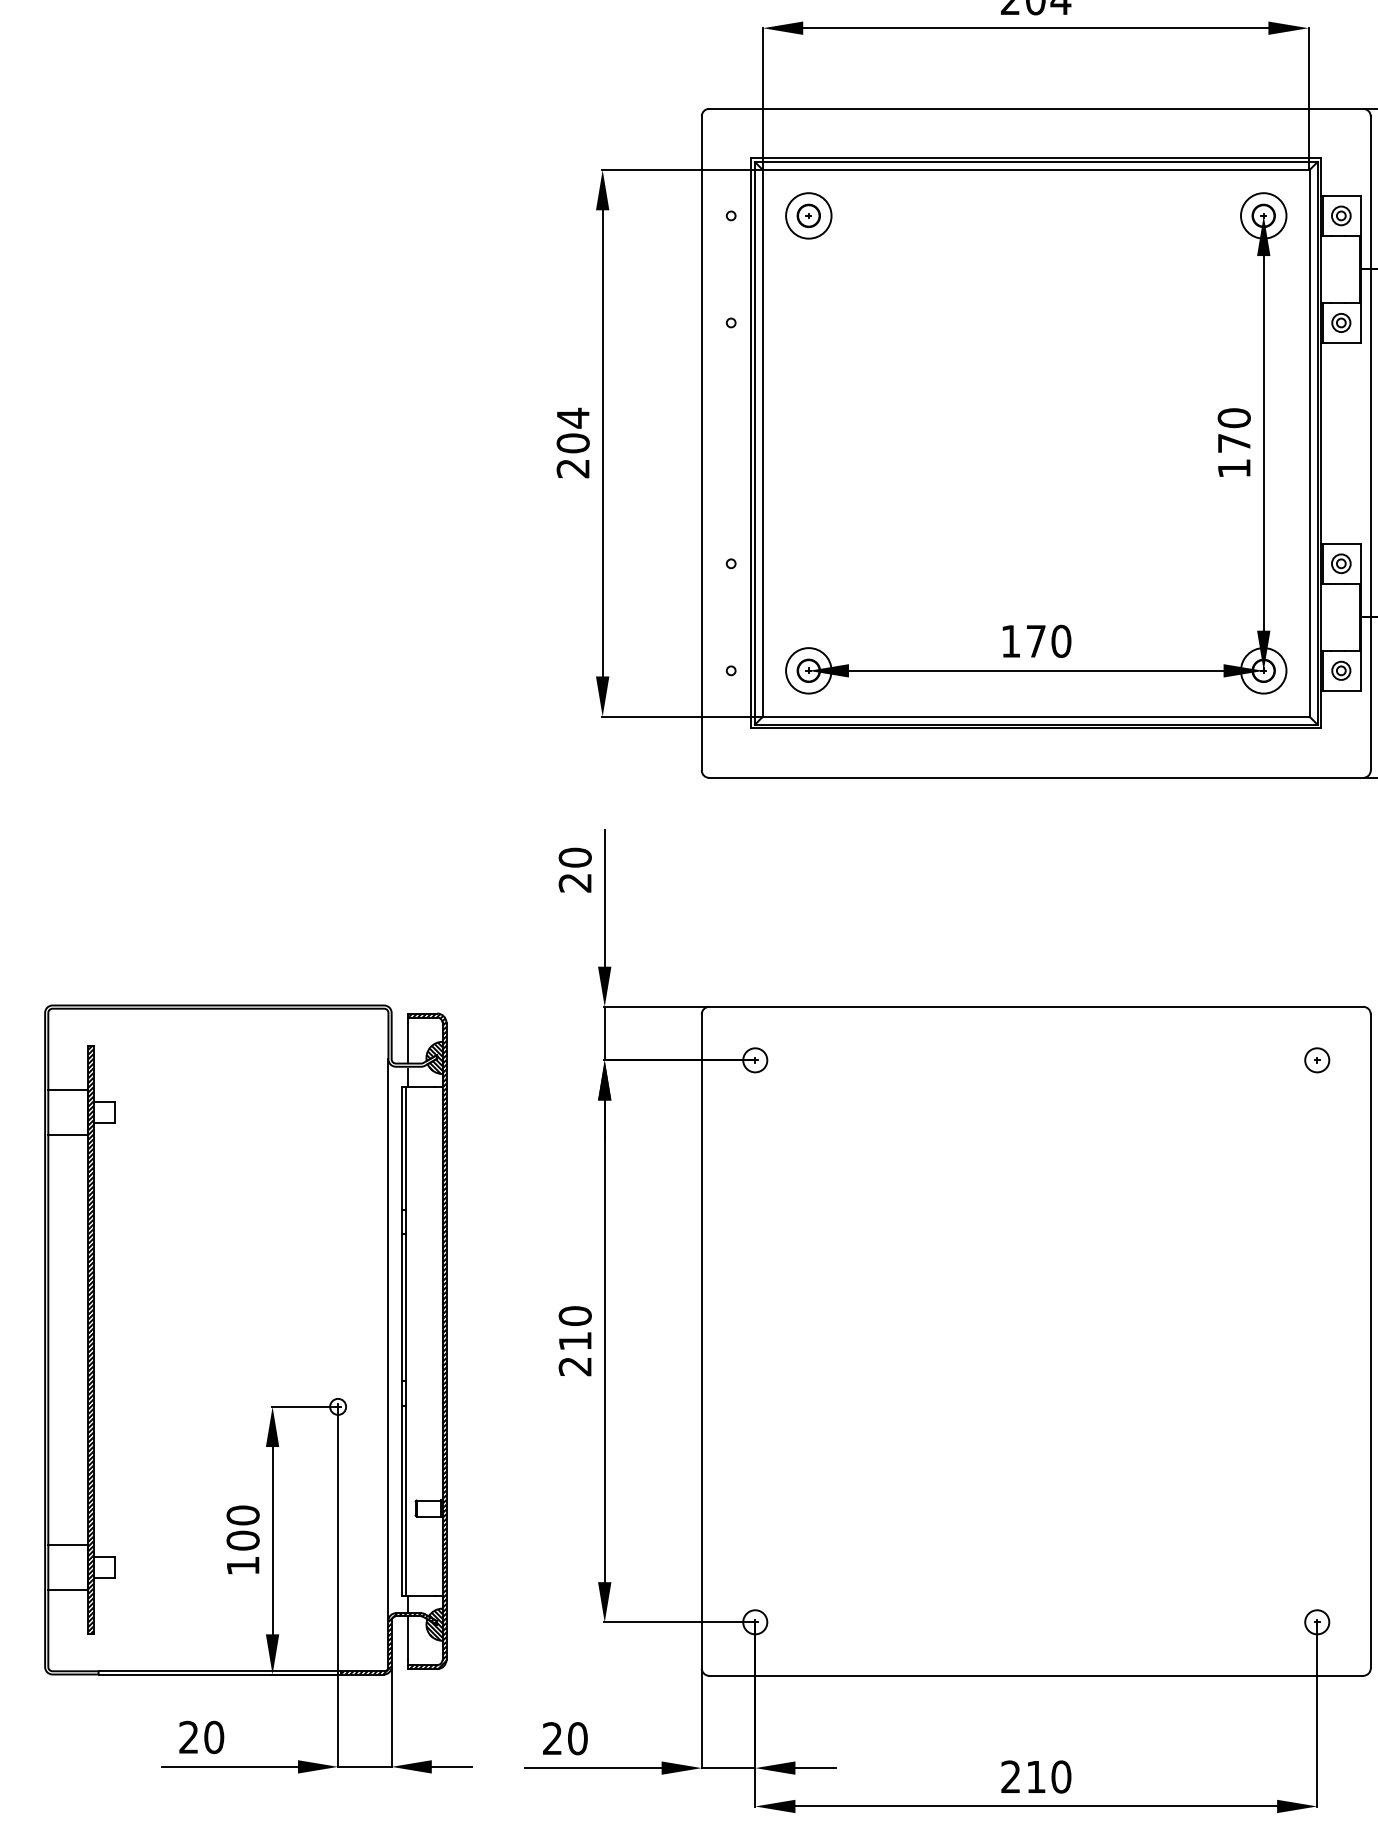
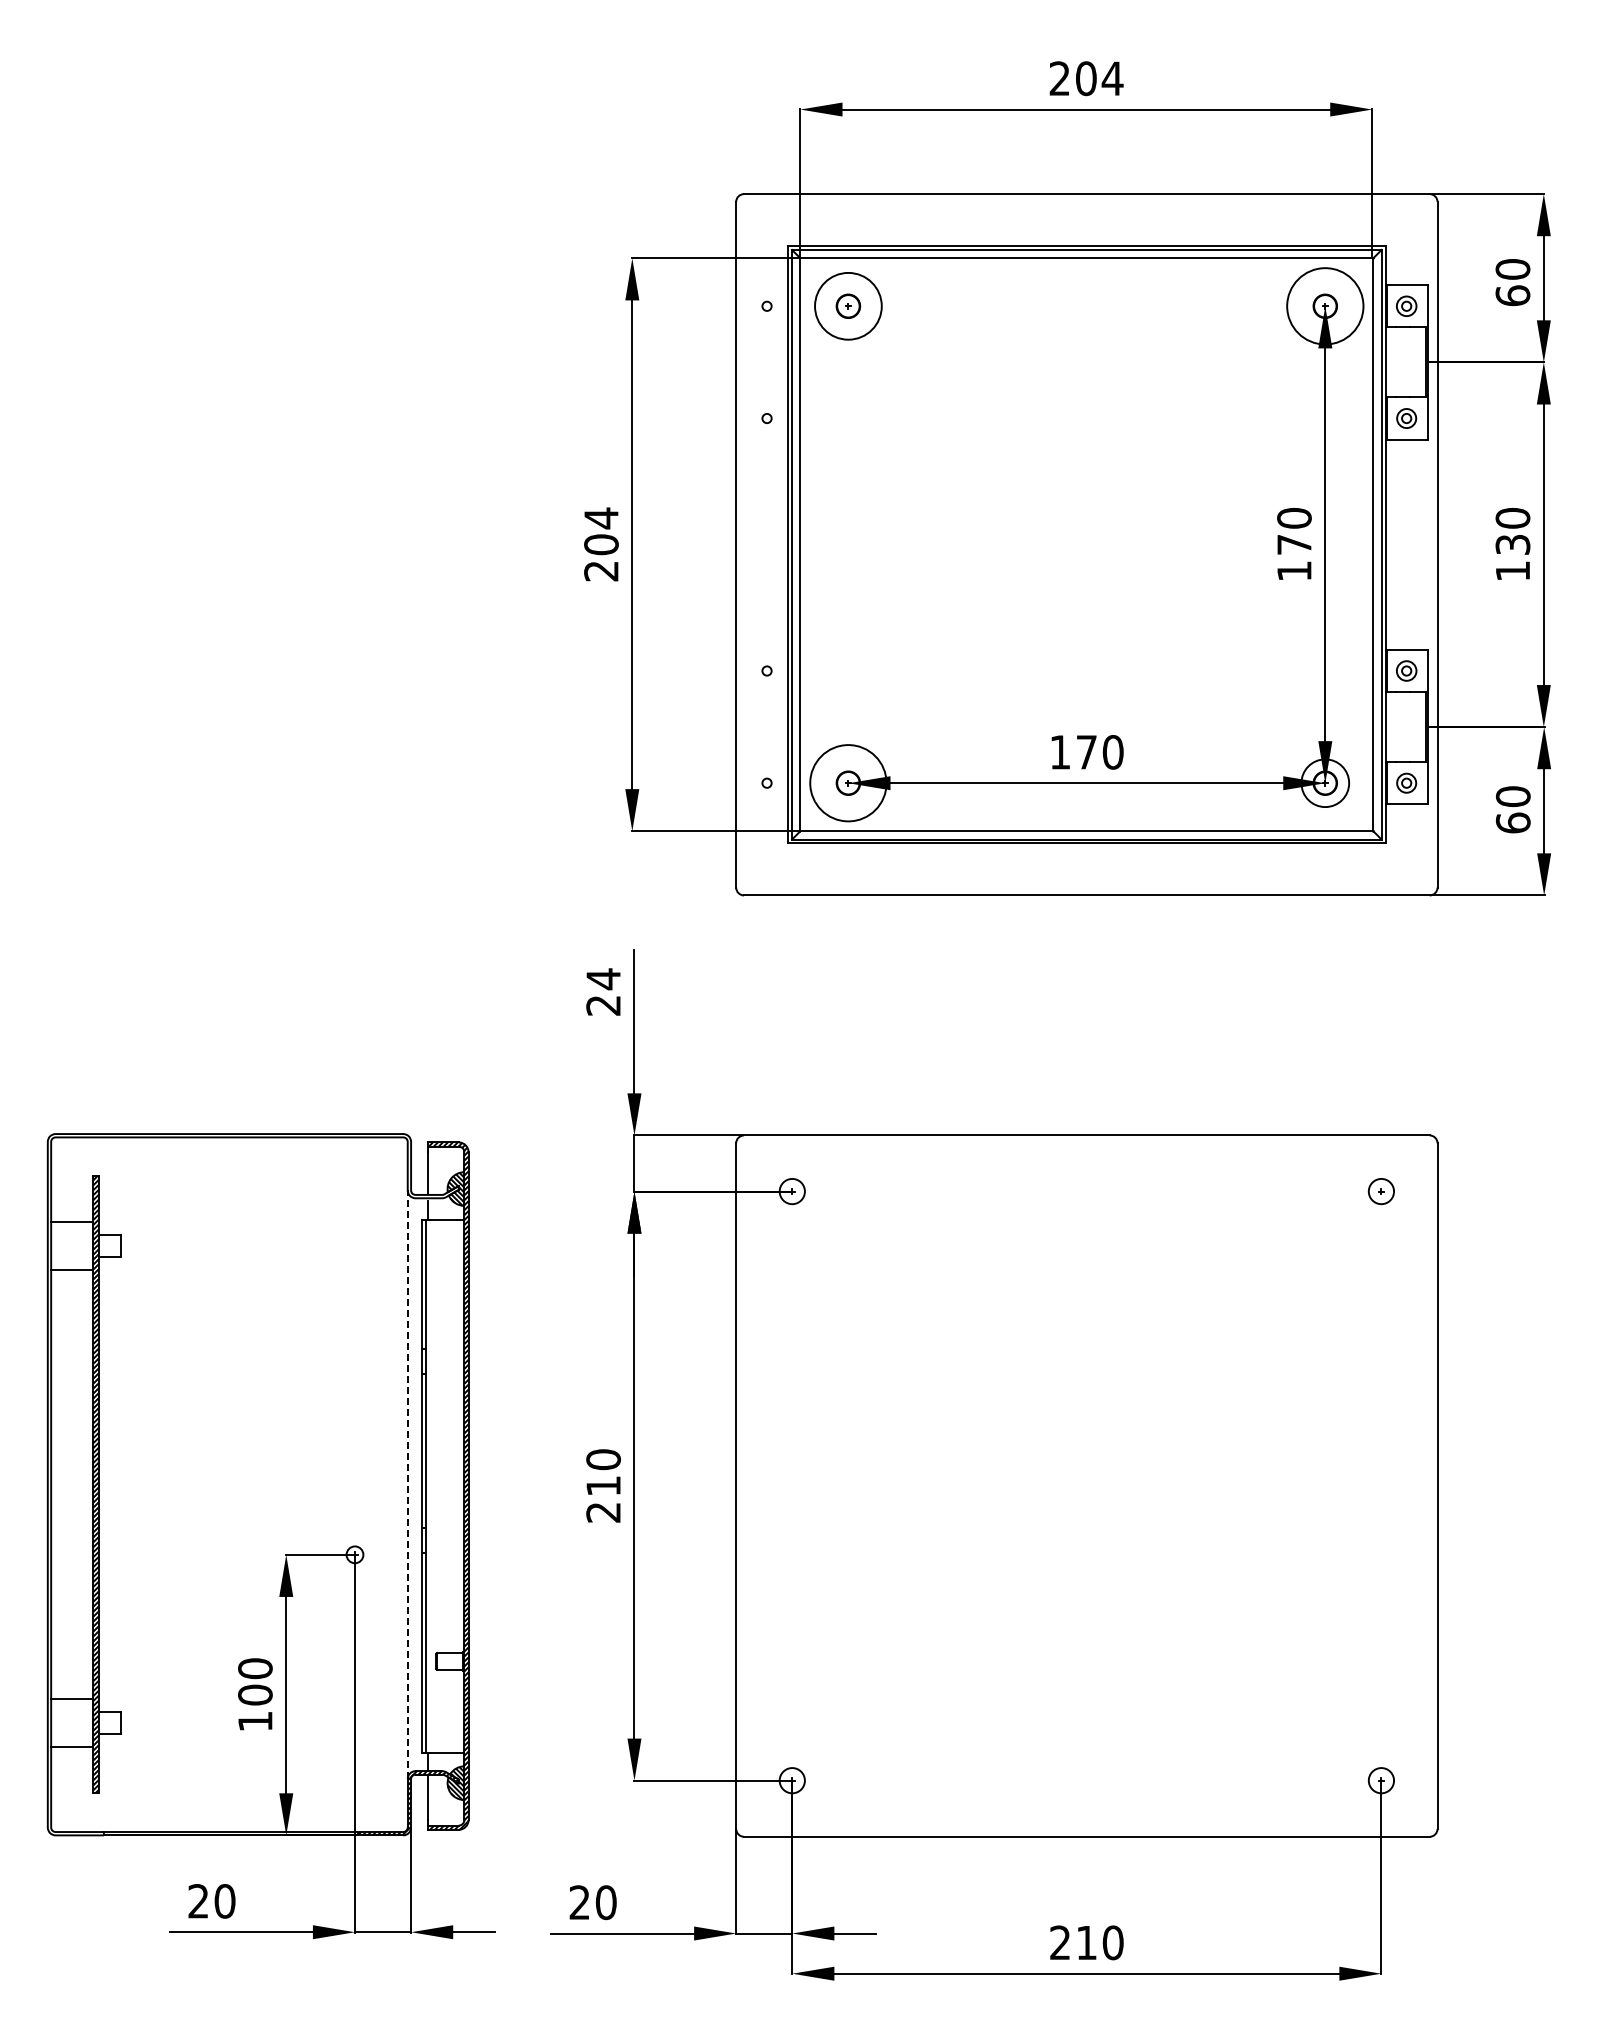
circle: (808, 216) -> (848, 306), size x1.4
circle: (1263, 216) -> (1325, 306), size x1.6
circle: (808, 671) -> (848, 783), size x1.6
text: (575, 858) -> (603, 979), 20 -> 24
line: (388, 1339) -> (407, 1484), solid -> dashed

